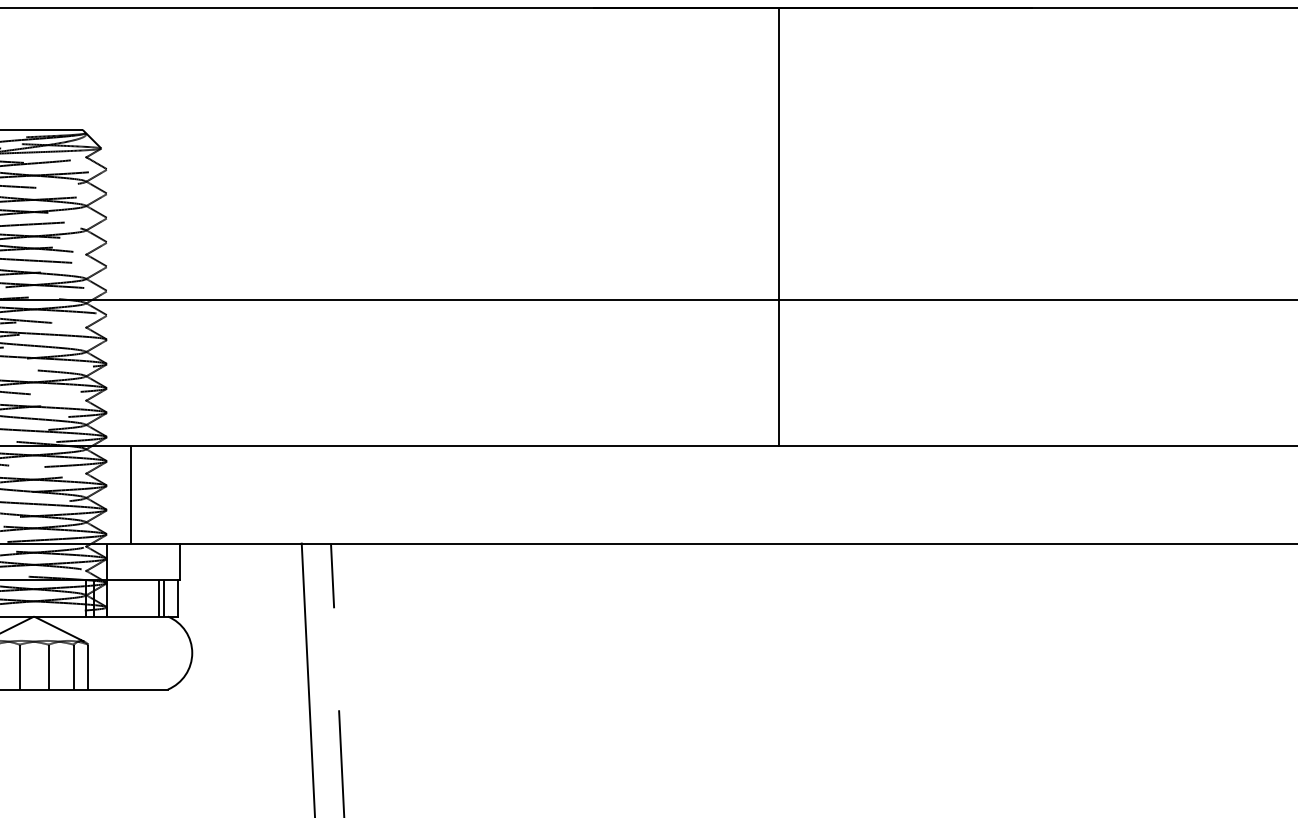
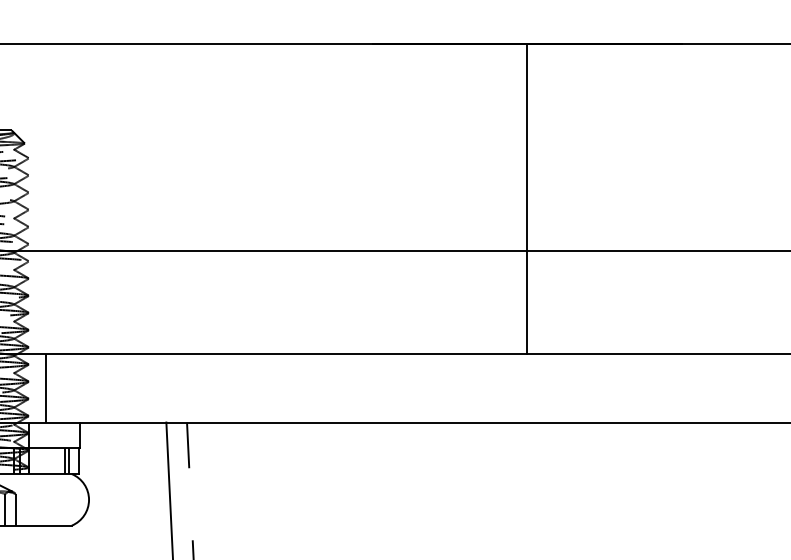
line: (778, 227) -> (527, 199), moved

